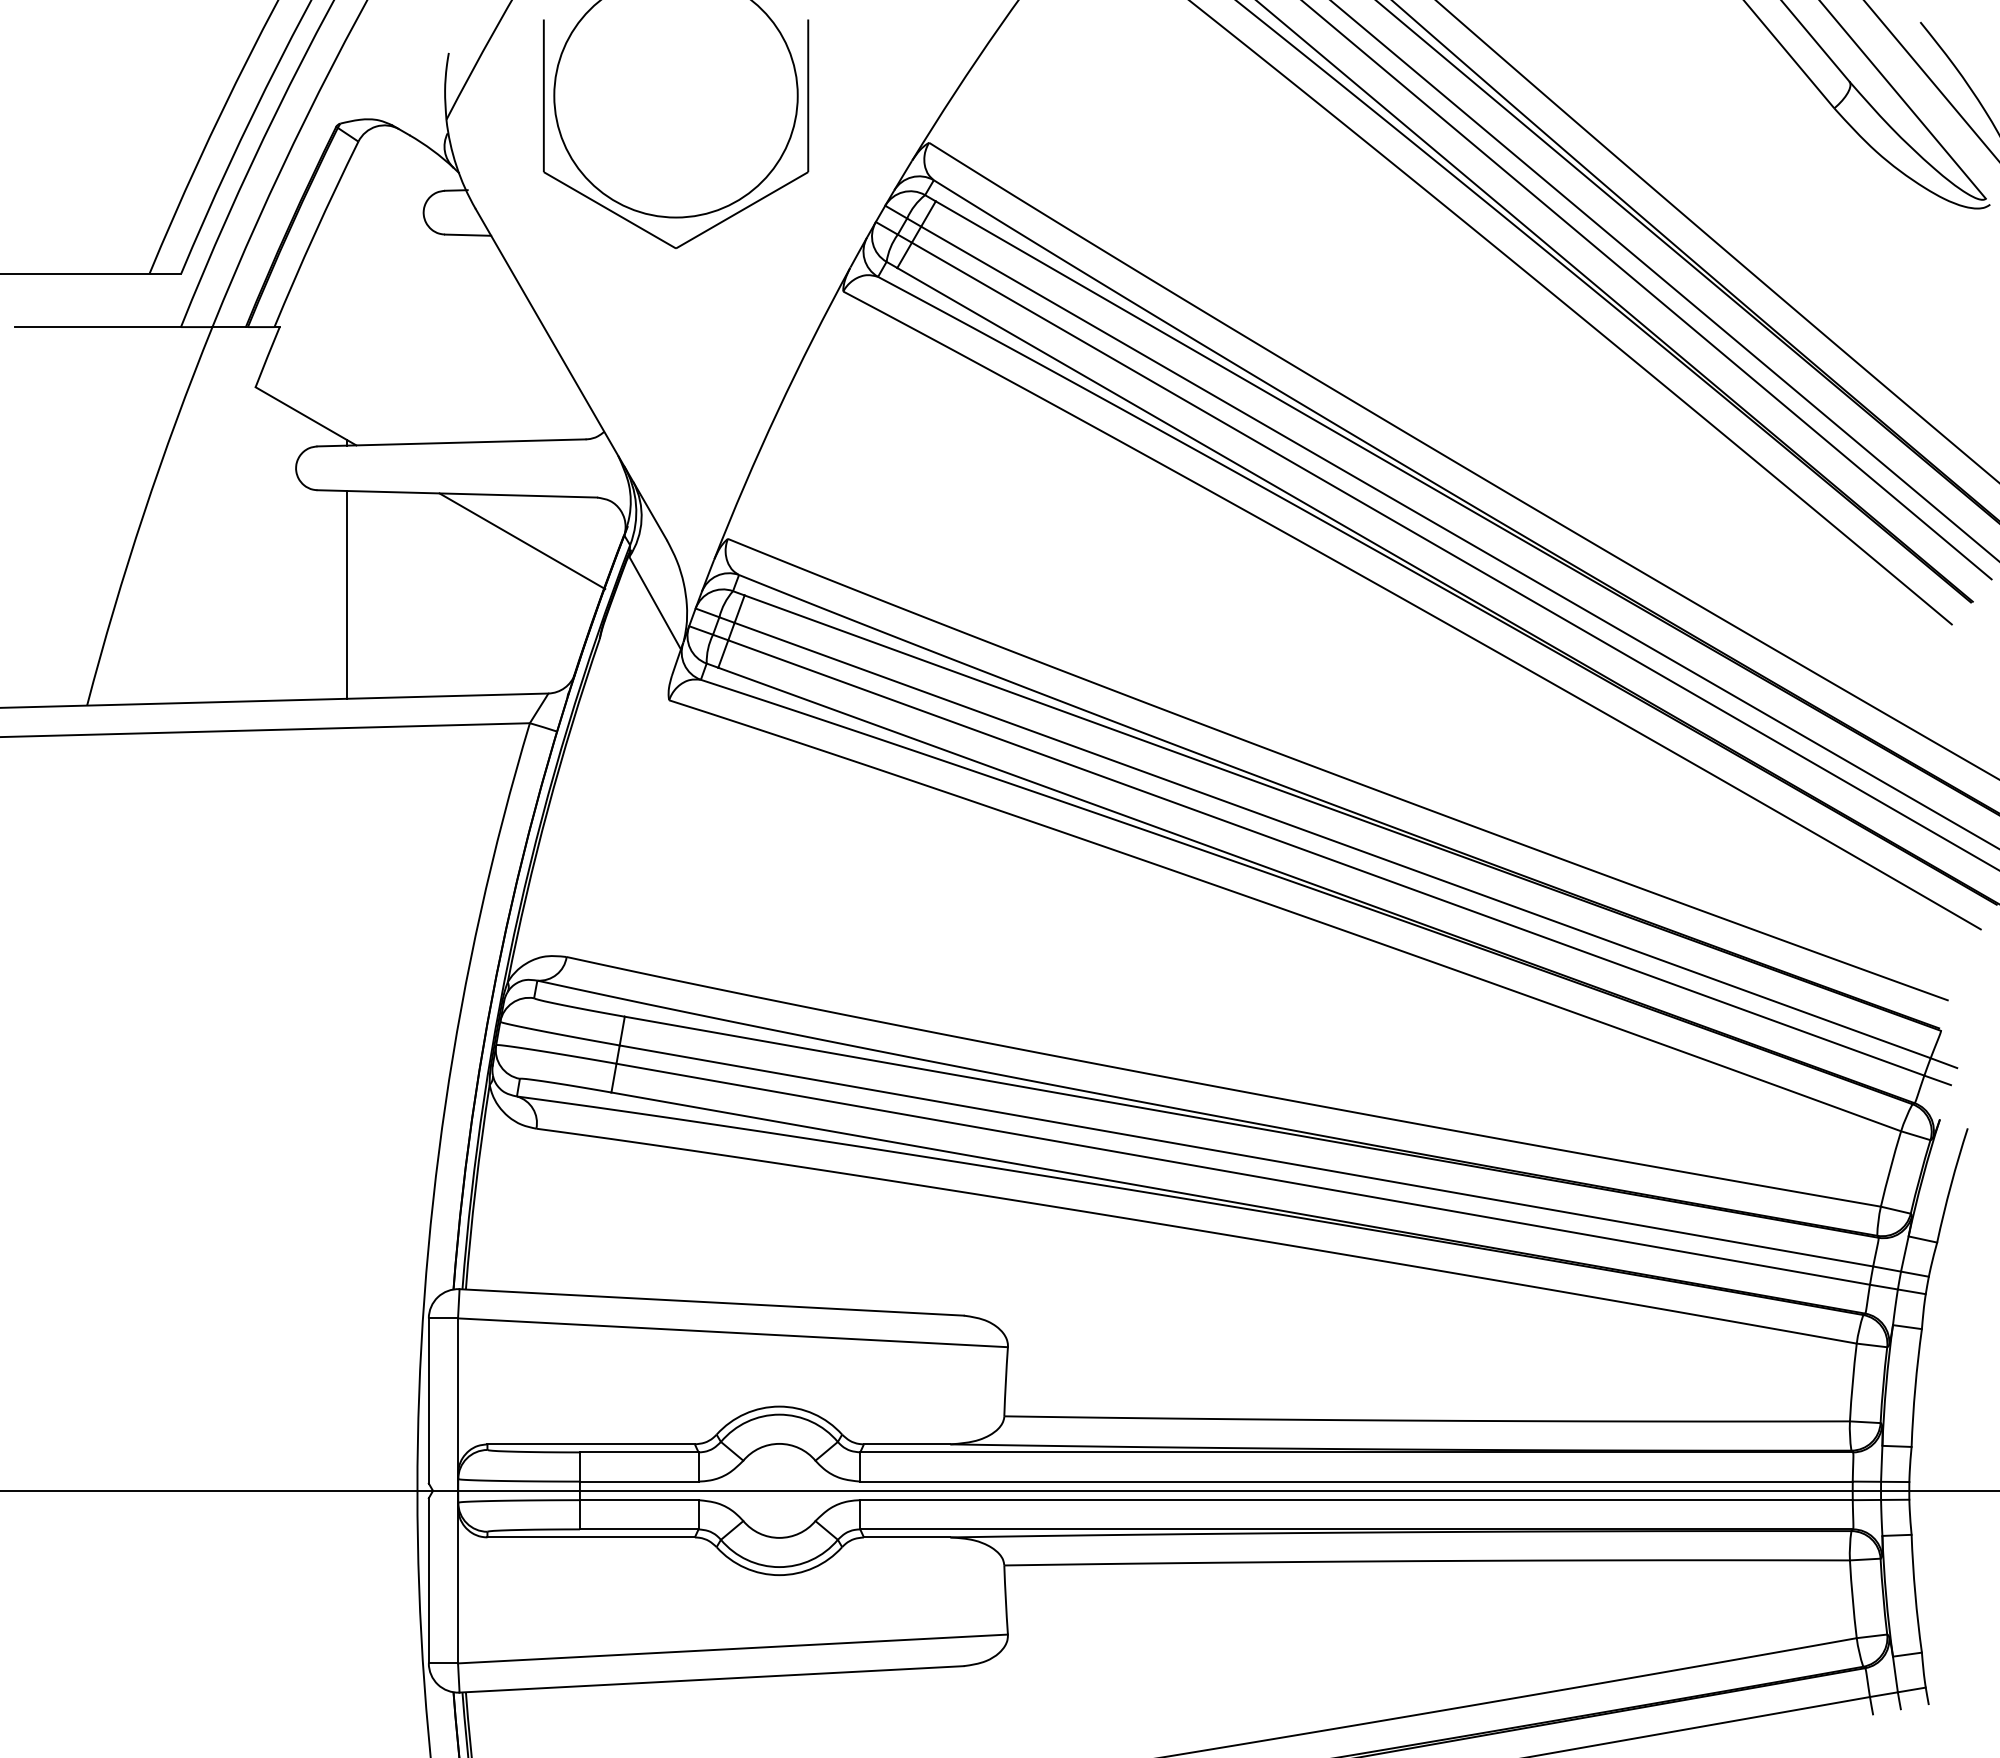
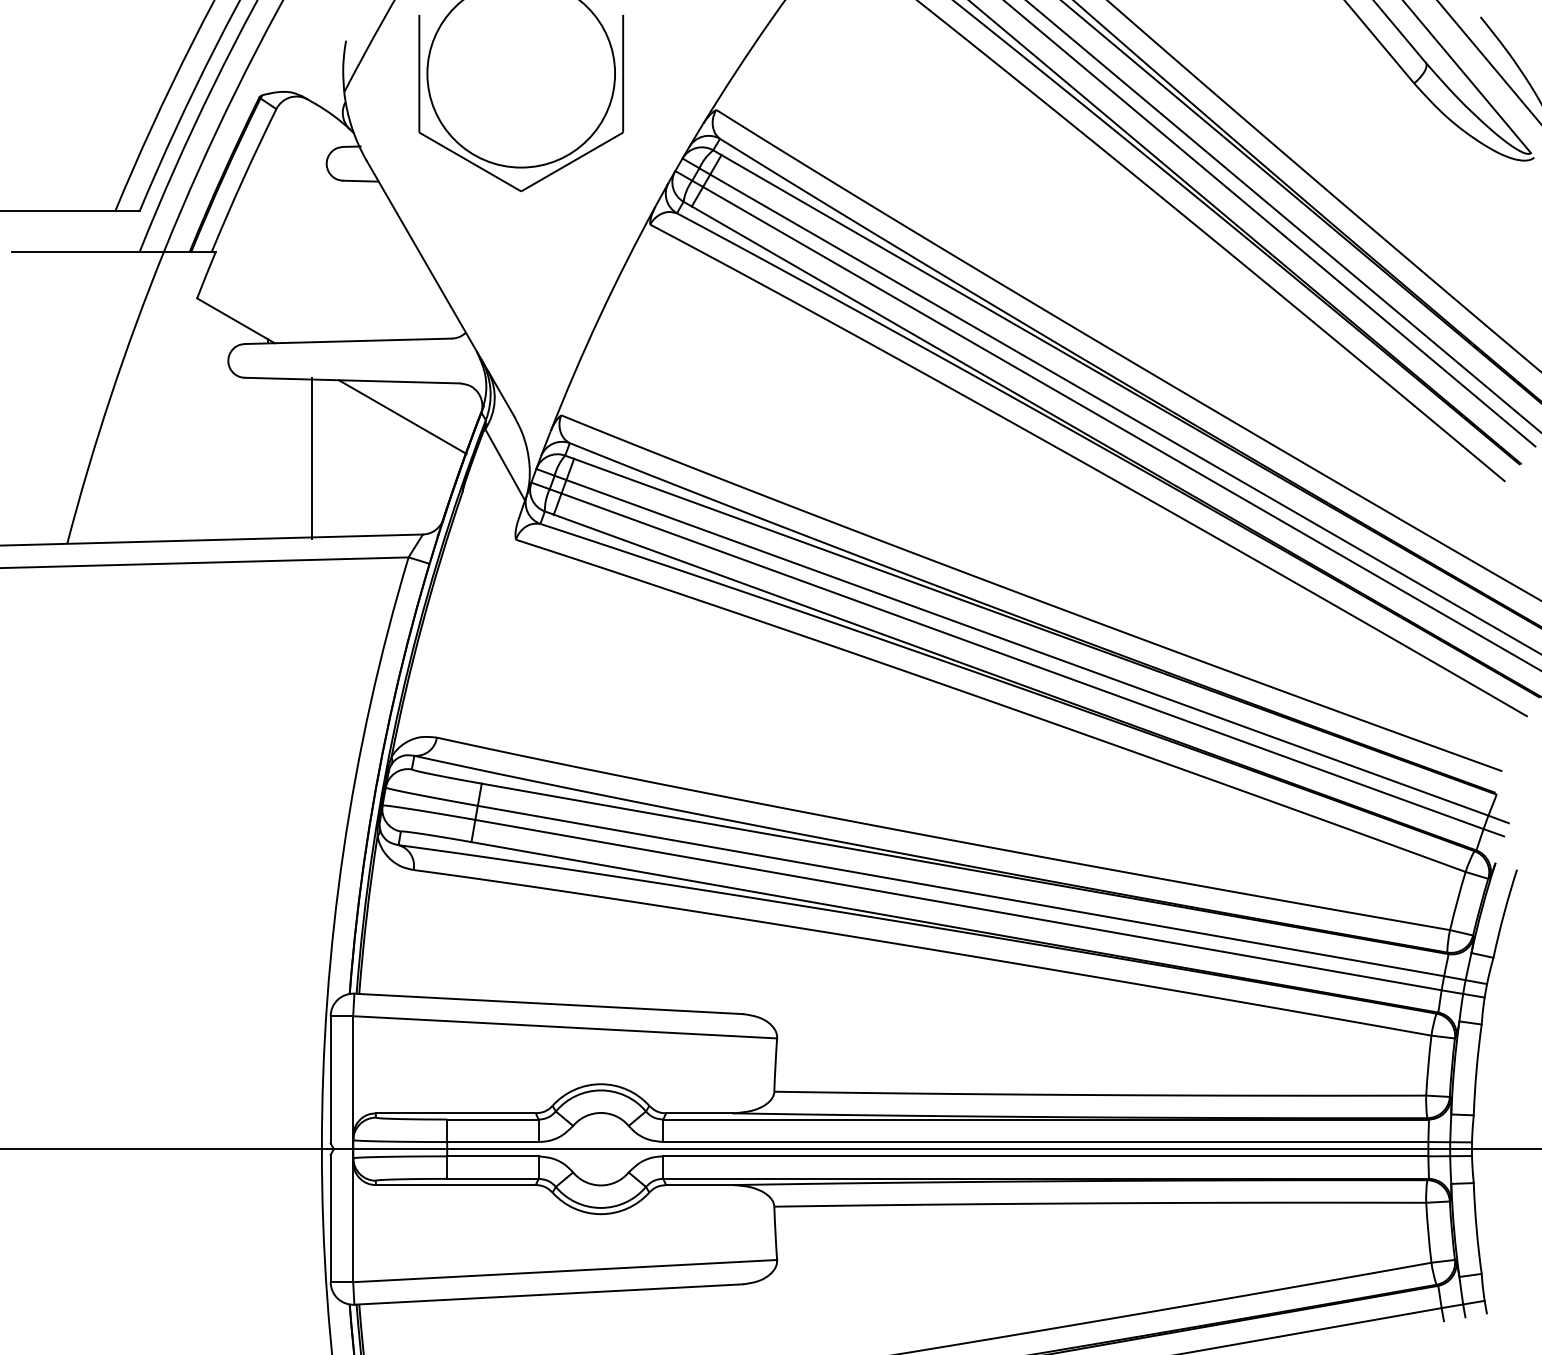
line: (347, 594) -> (311, 458), moved

